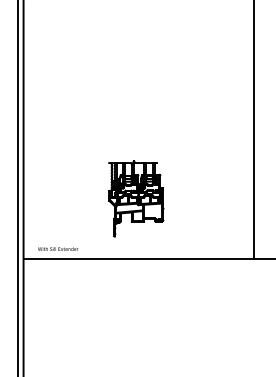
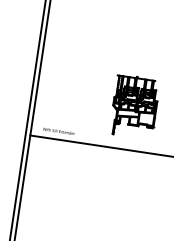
part: (136, 198) -> (134, 106), moved

